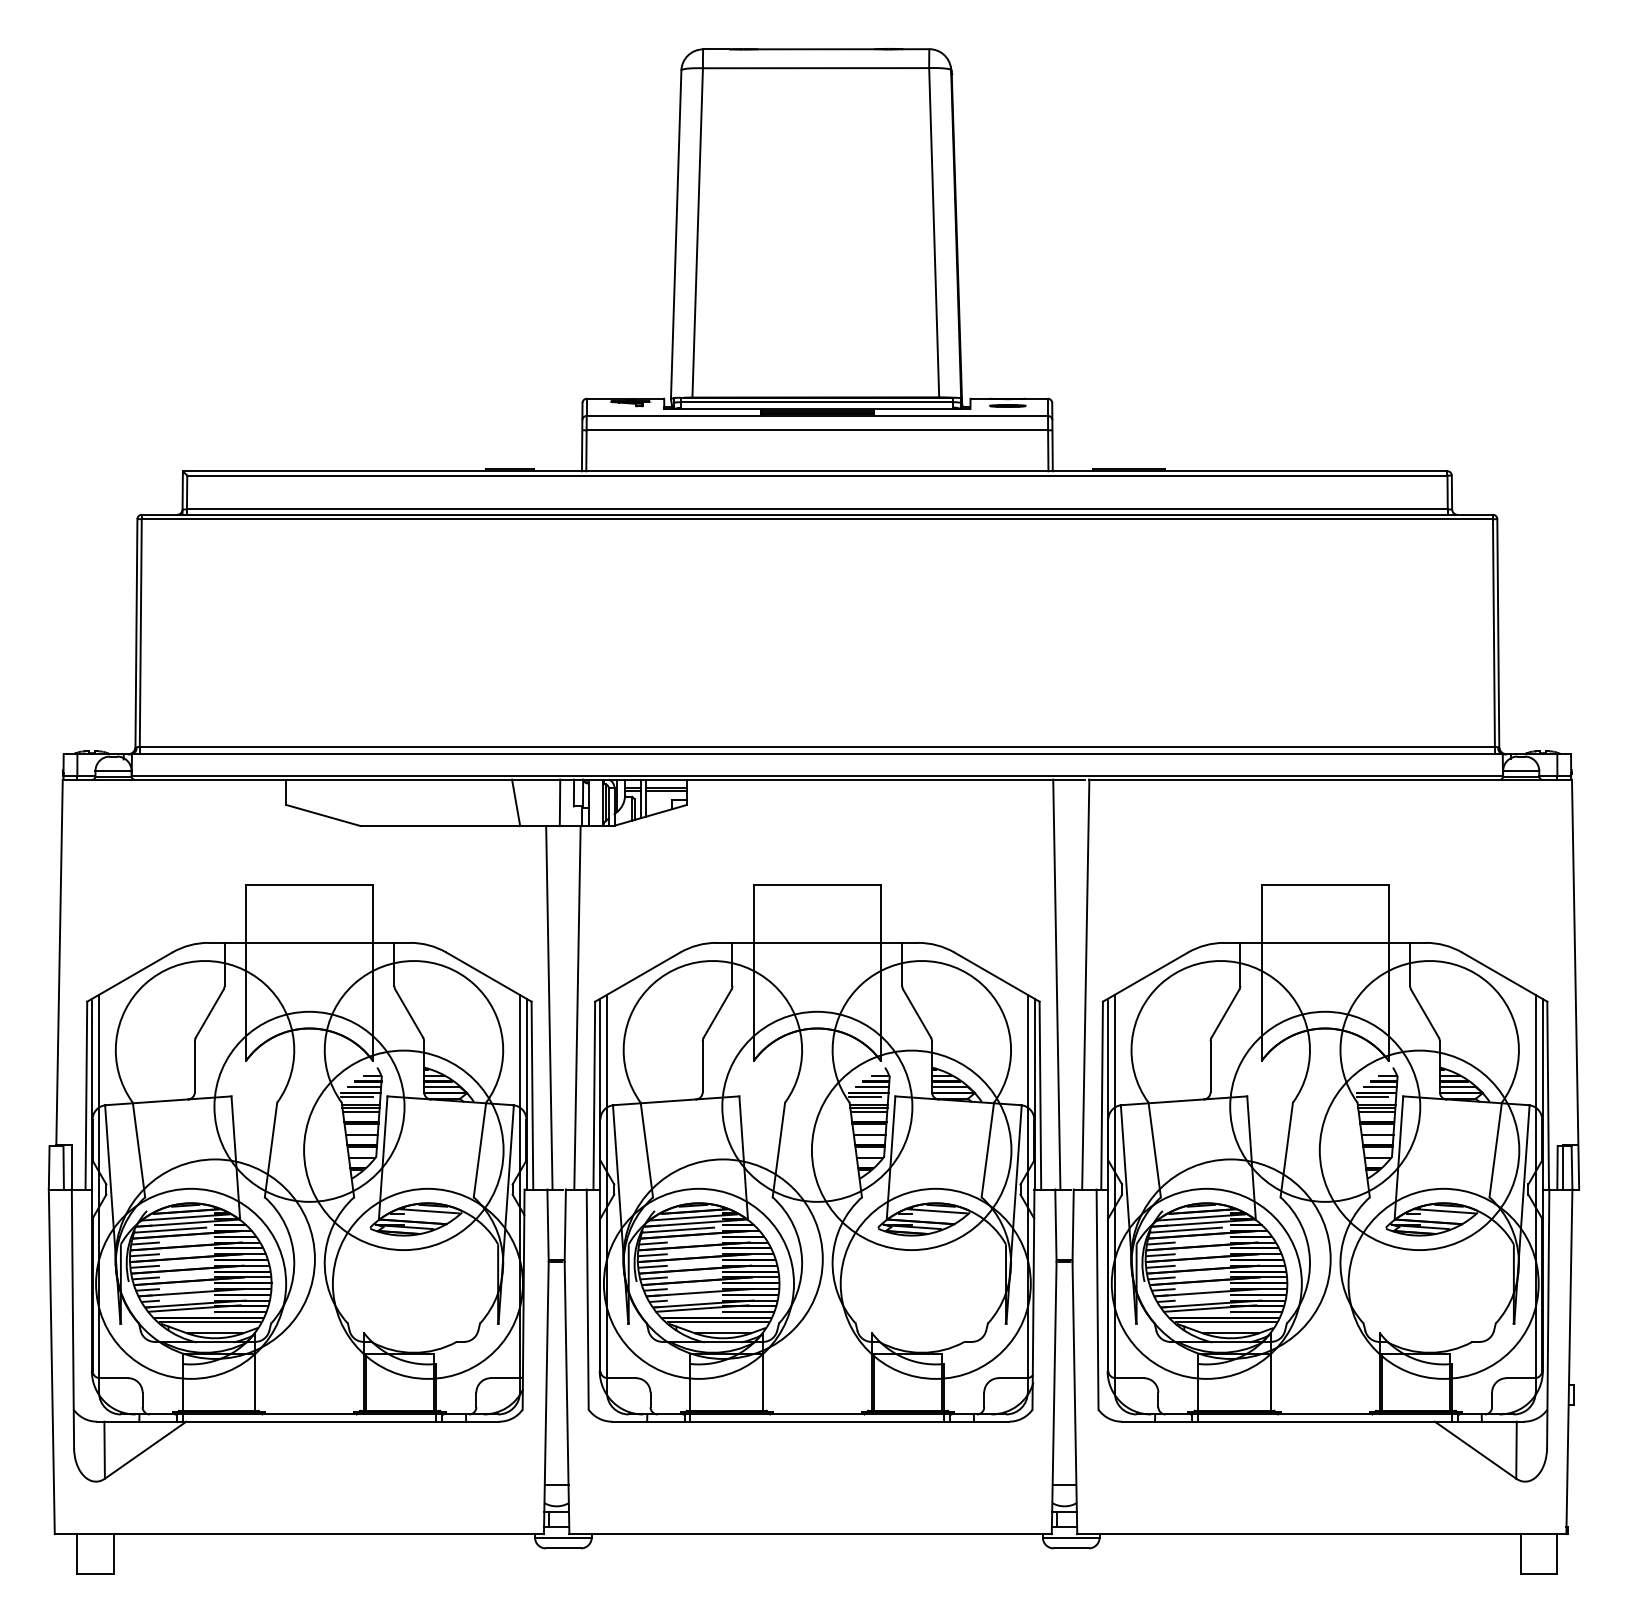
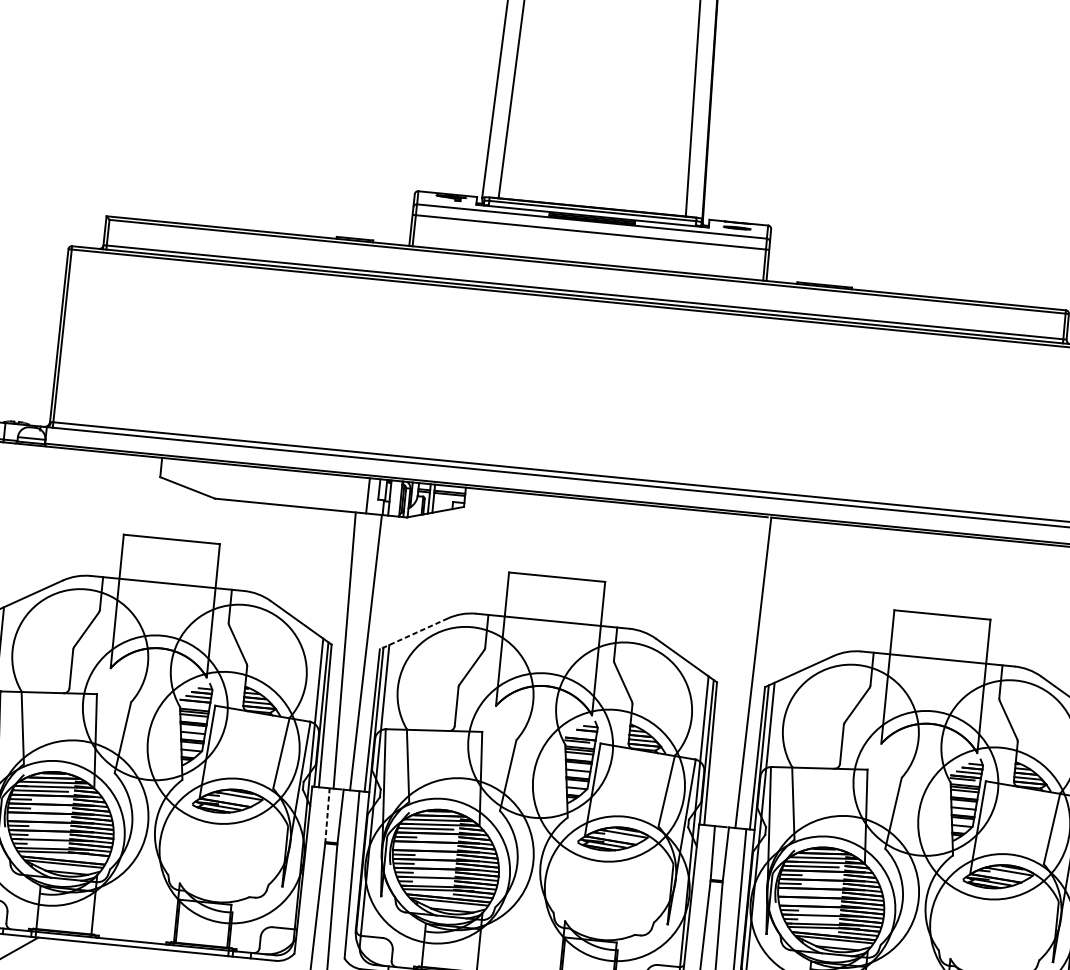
line: (516, 802) -> (335, 492), removed
line: (637, 977) -> (413, 634), solid -> dashed
line: (1056, 984) -> (731, 670), removed
line: (872, 1087) -> (583, 735), removed
line: (356, 1096) -> (191, 703), removed
line: (548, 1225) -> (327, 815), solid -> dashed
line: (652, 1255) -> (404, 846), removed
line: (144, 1266) -> (18, 816), removed
line: (1160, 1266) -> (789, 892), removed
line: (1161, 1278) -> (788, 901), removed
line: (240, 1312) -> (87, 858), removed

